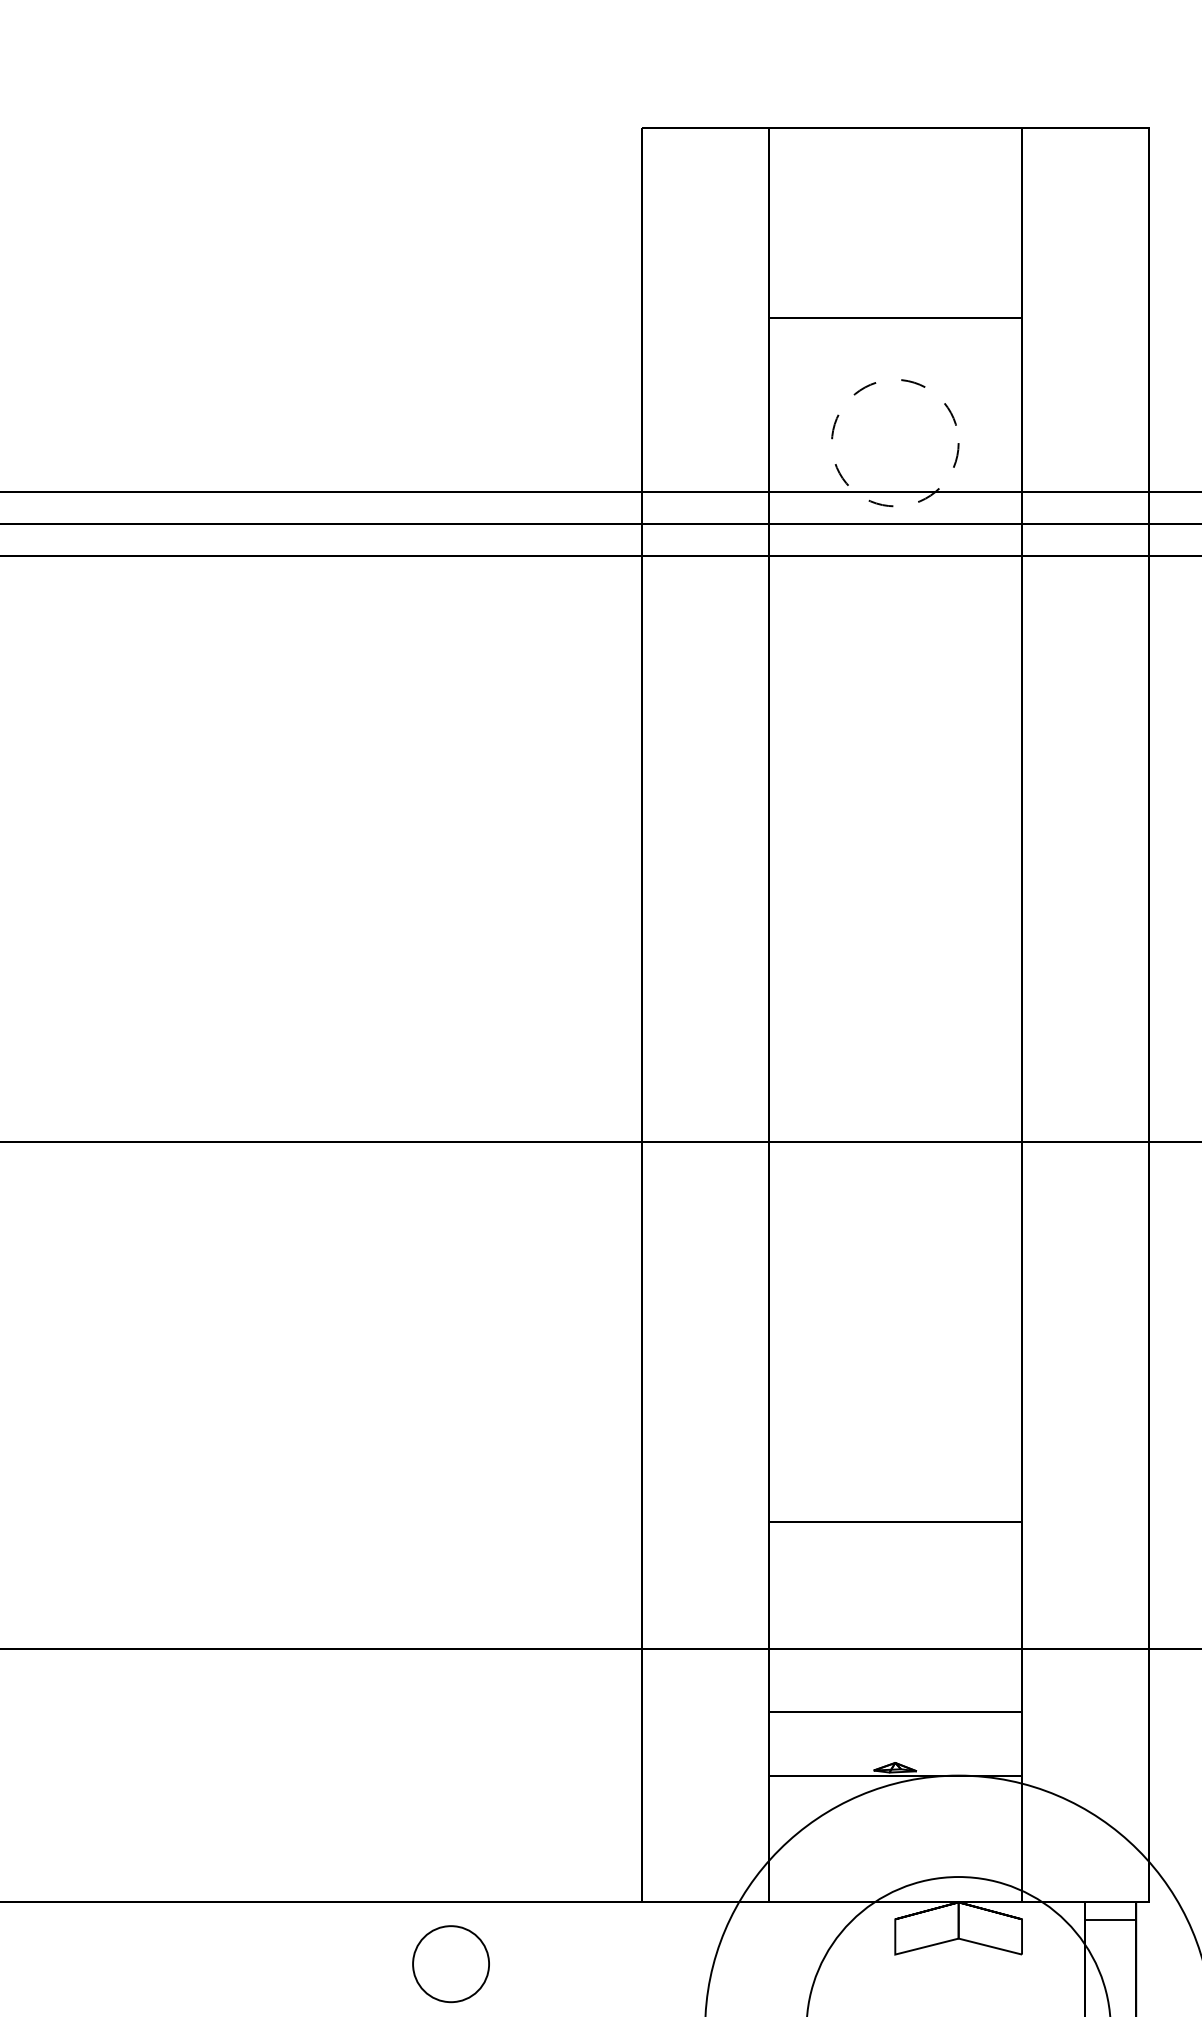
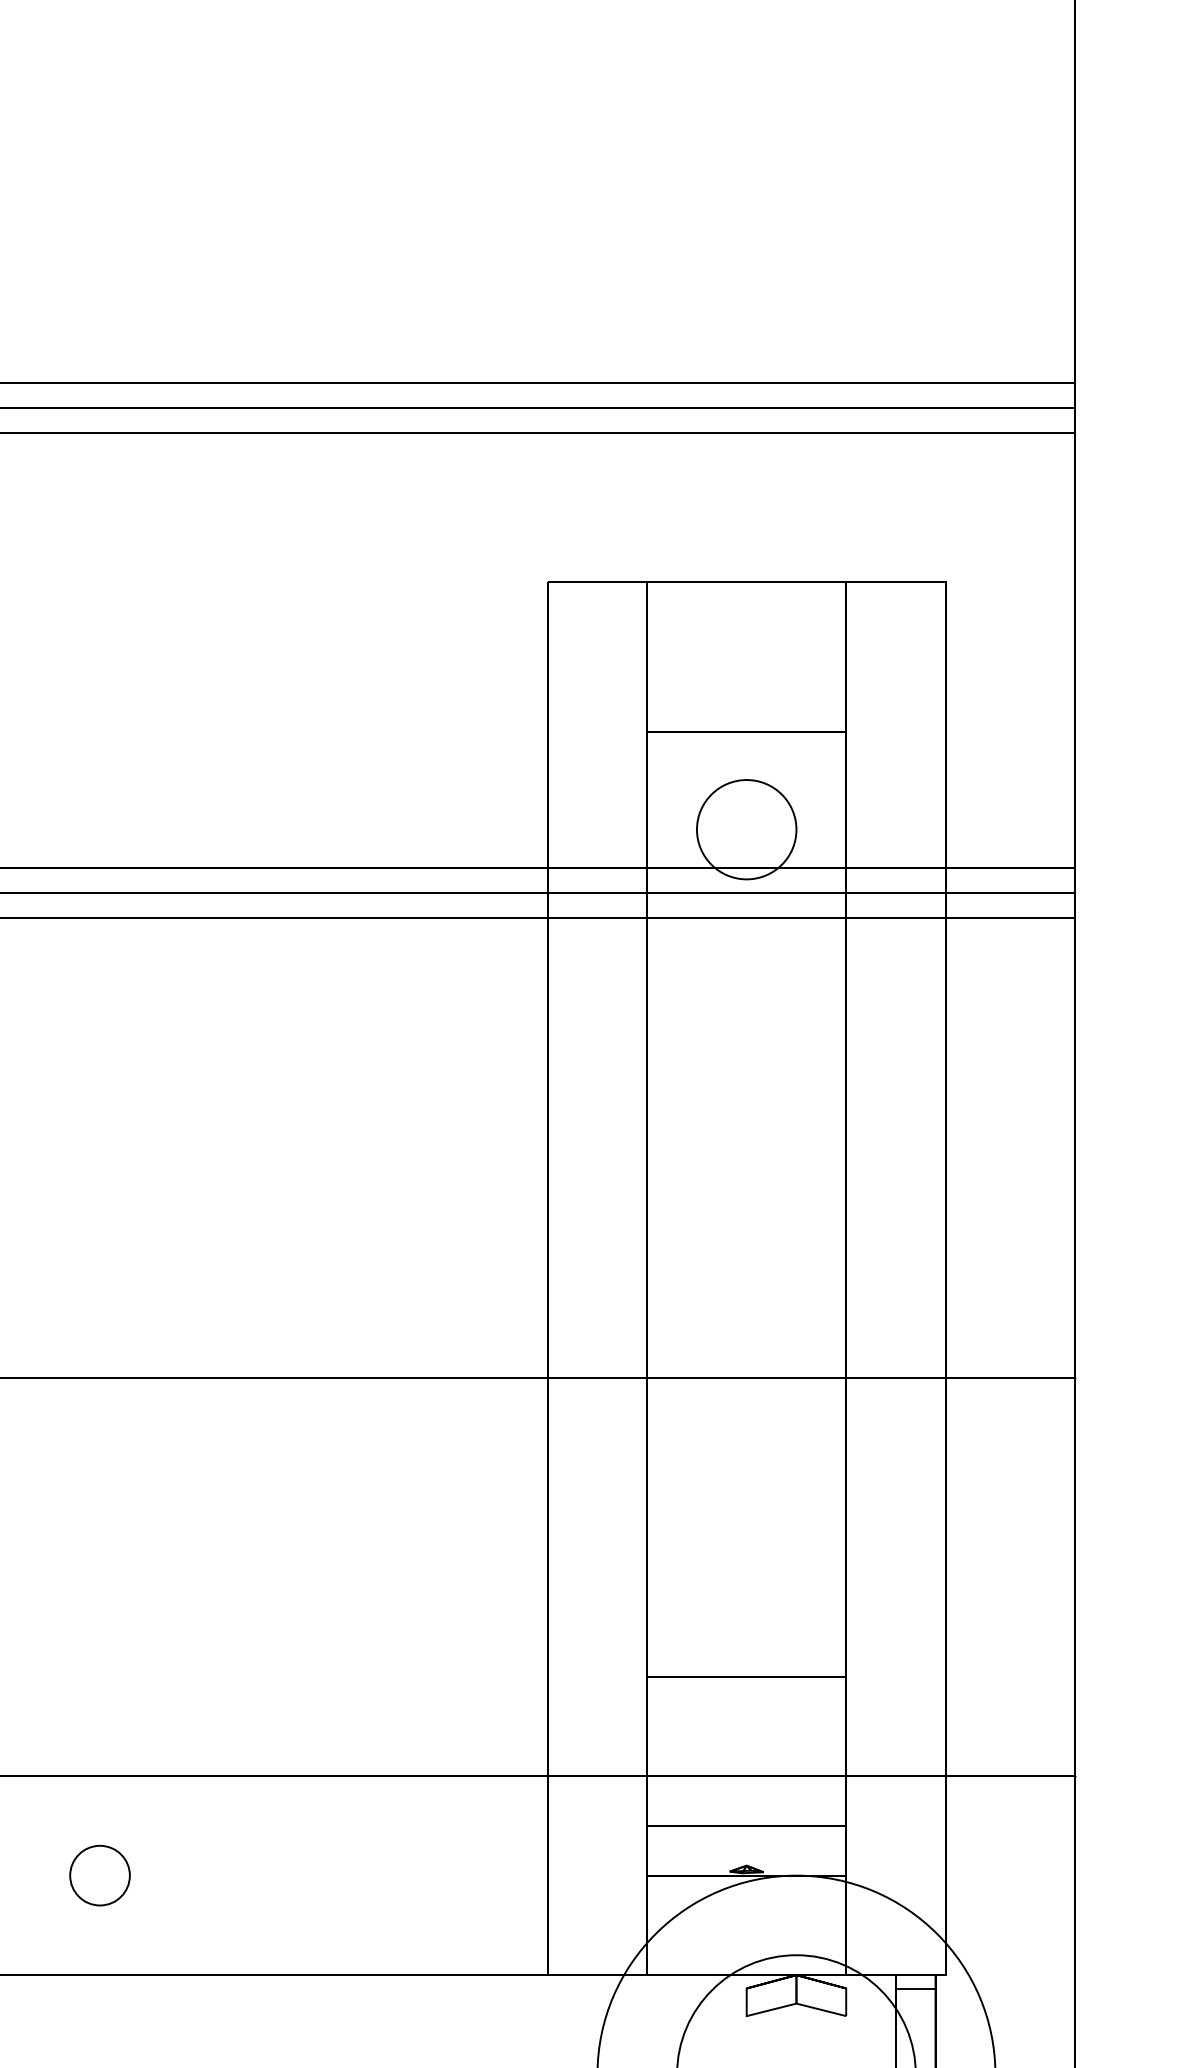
circle: (895, 442) -> (746, 829), dashed -> solid
circle: (450, 1963) -> (99, 1875), moved

